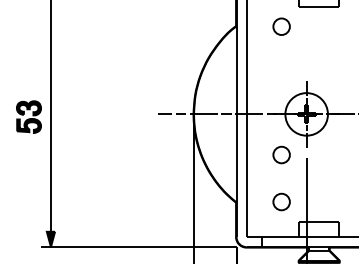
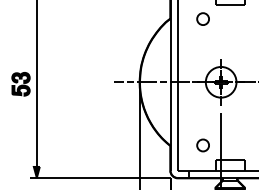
part: (281, 154) -> (203, 111), removed

